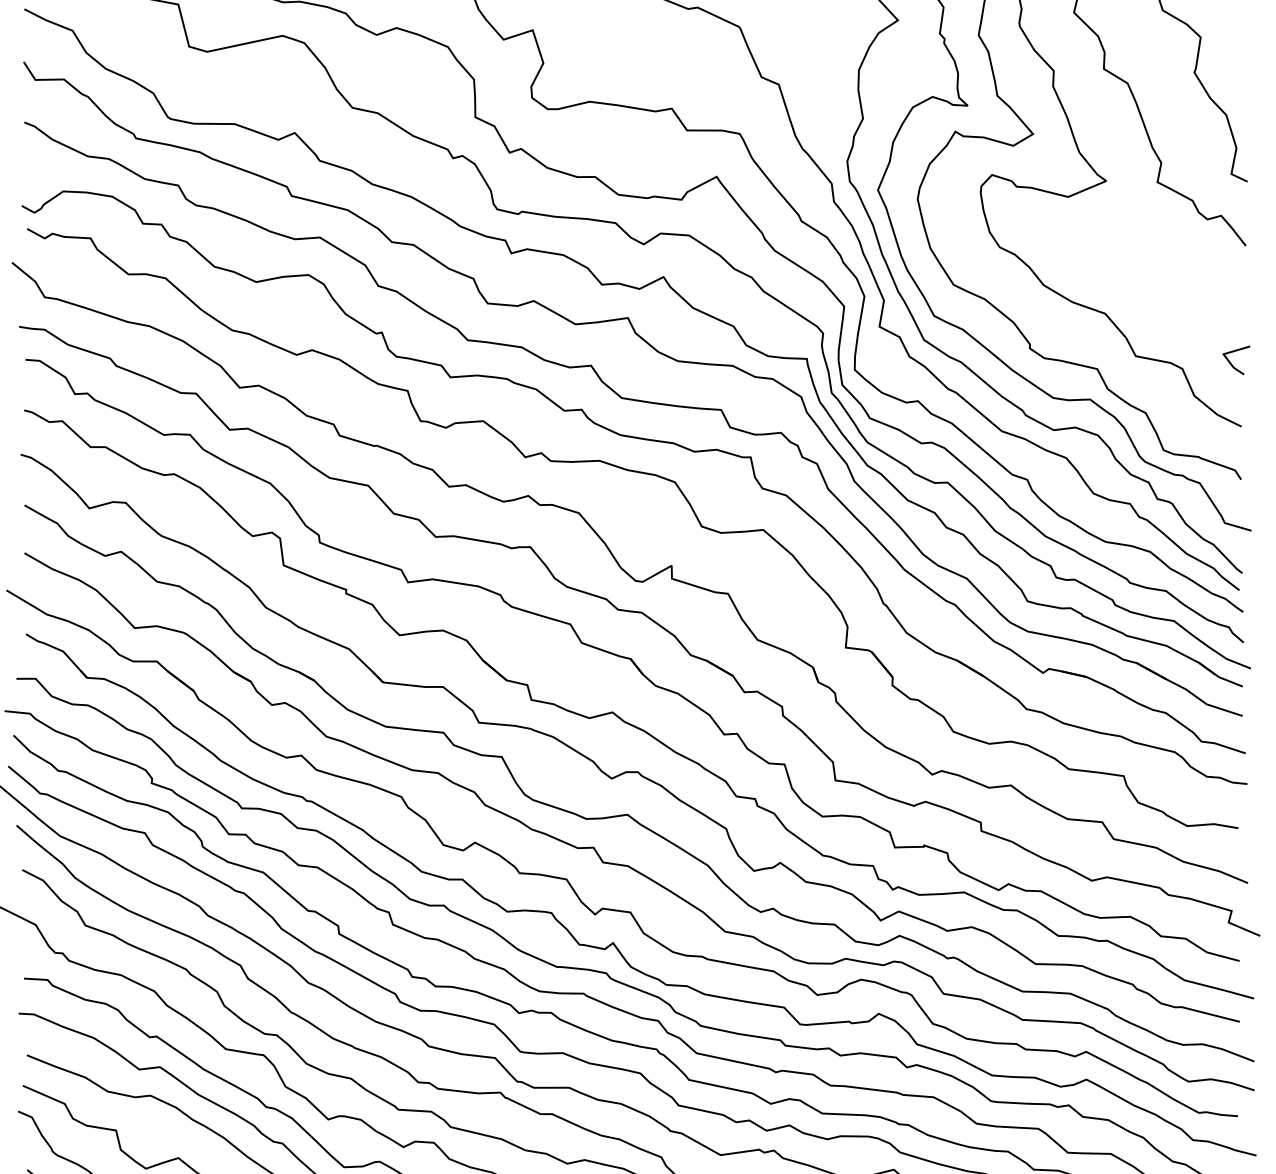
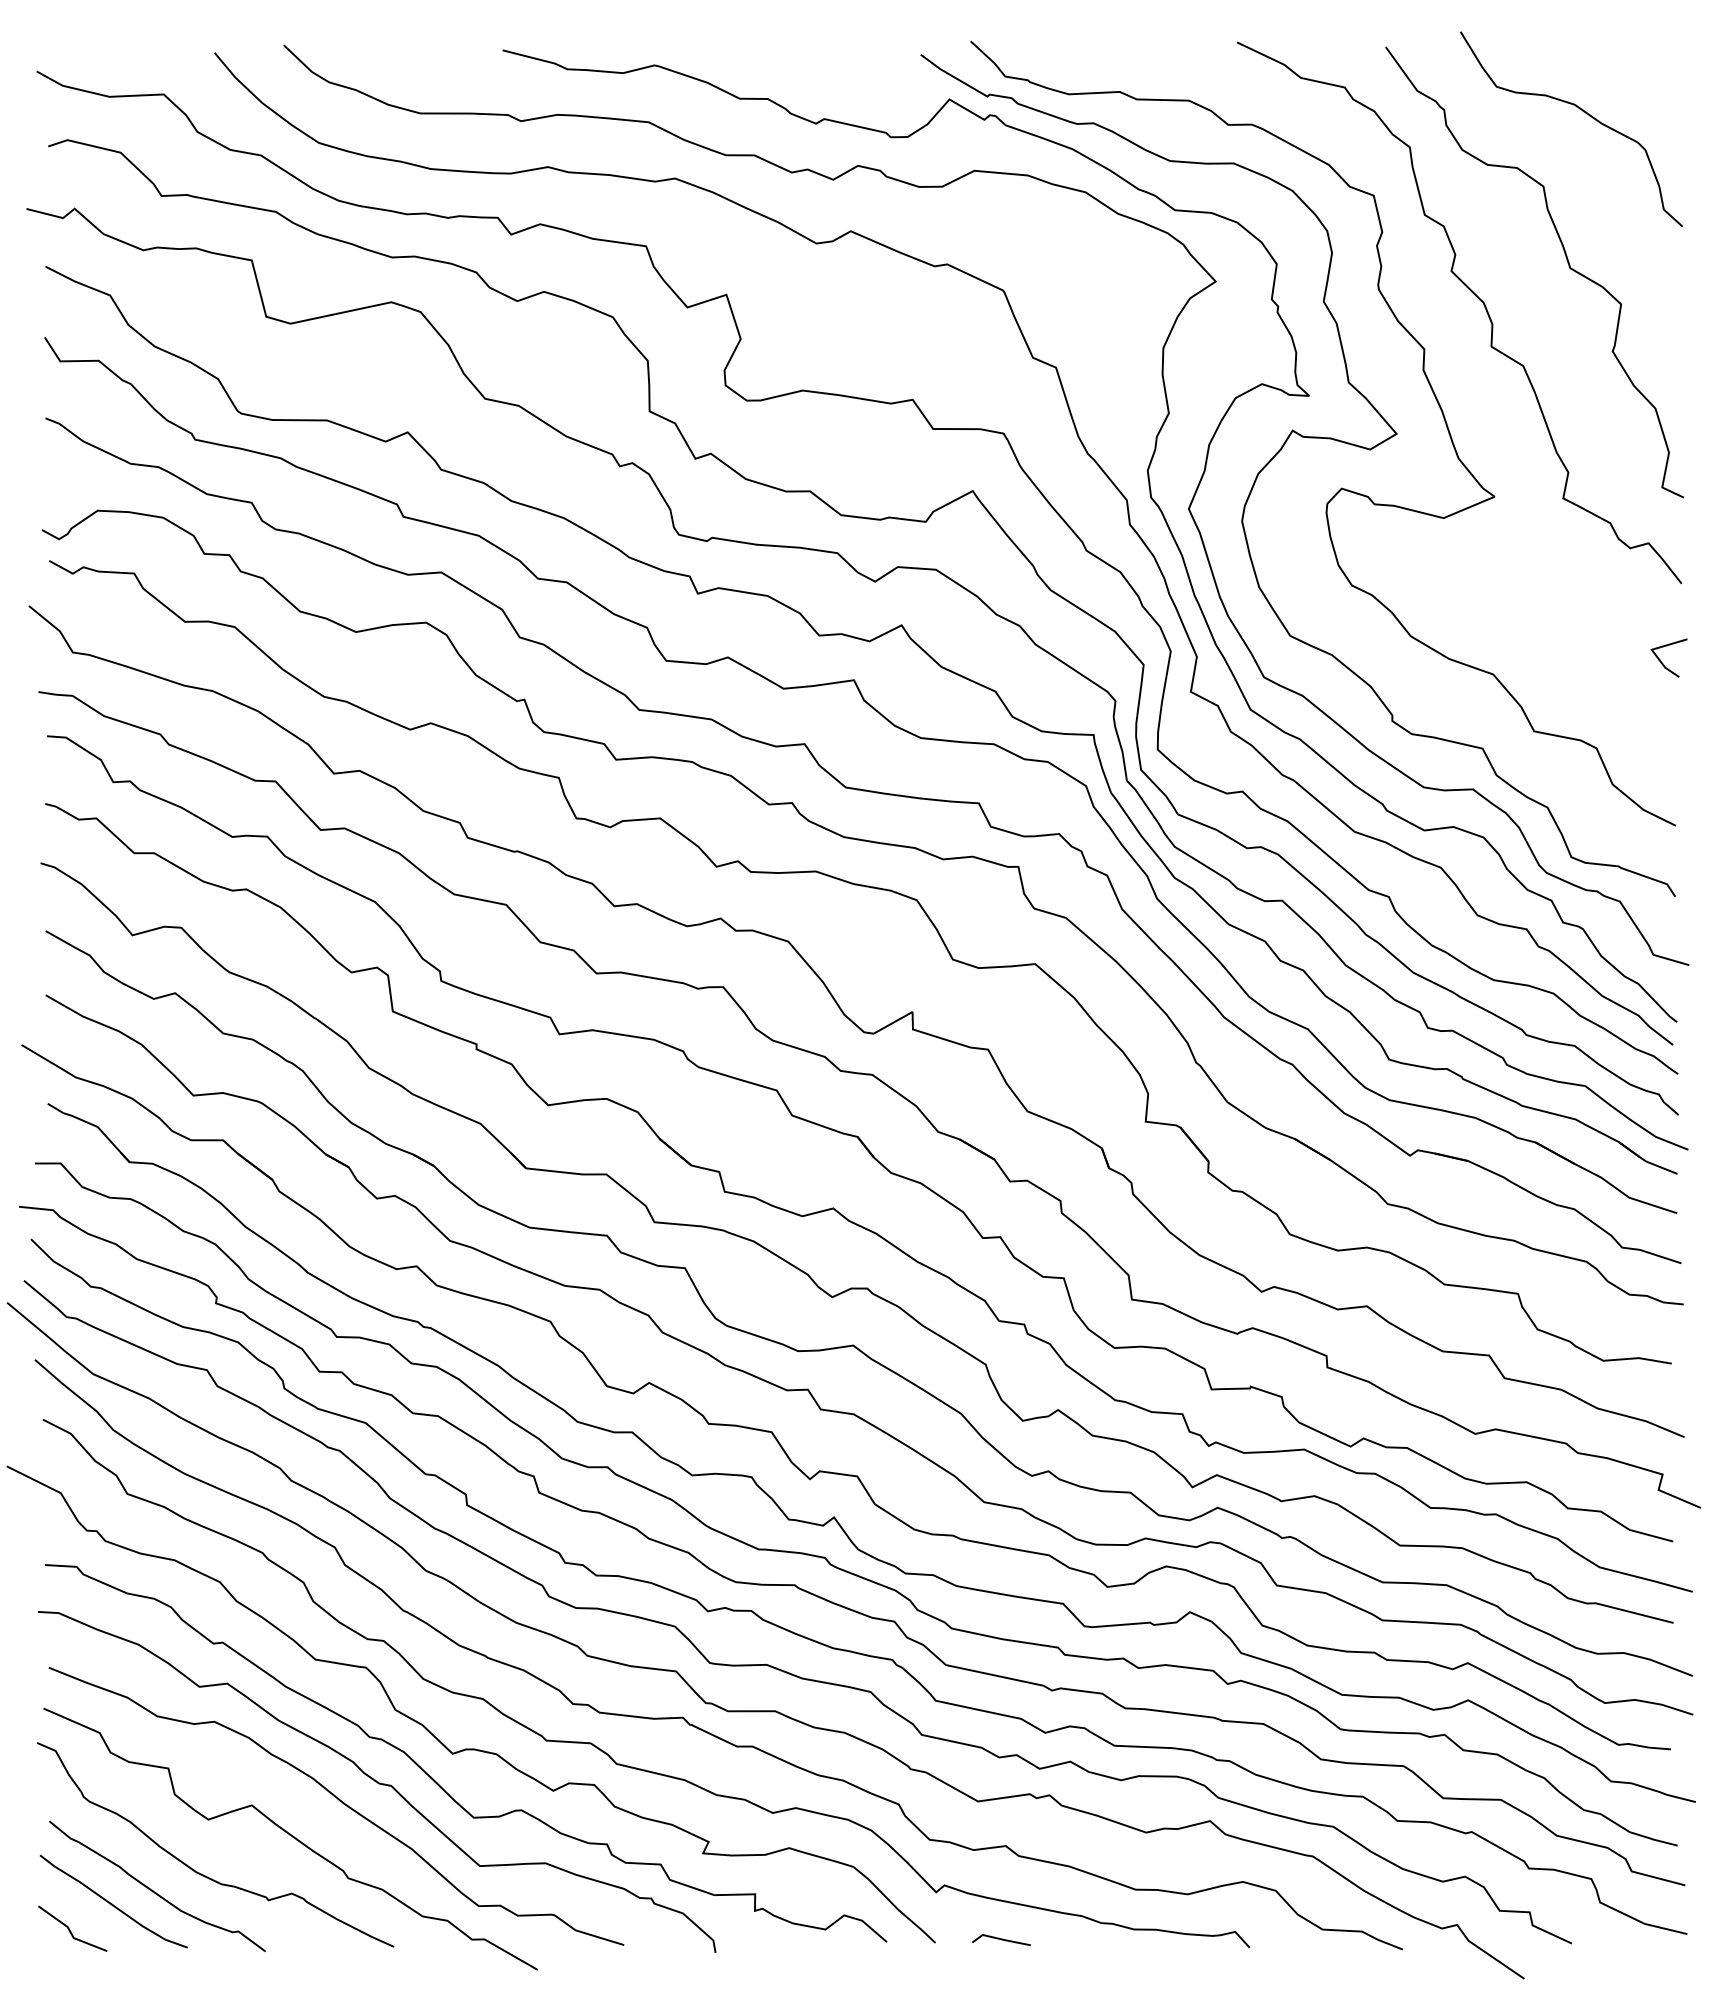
line: (1231, 363) -> (1662, 662), moved

